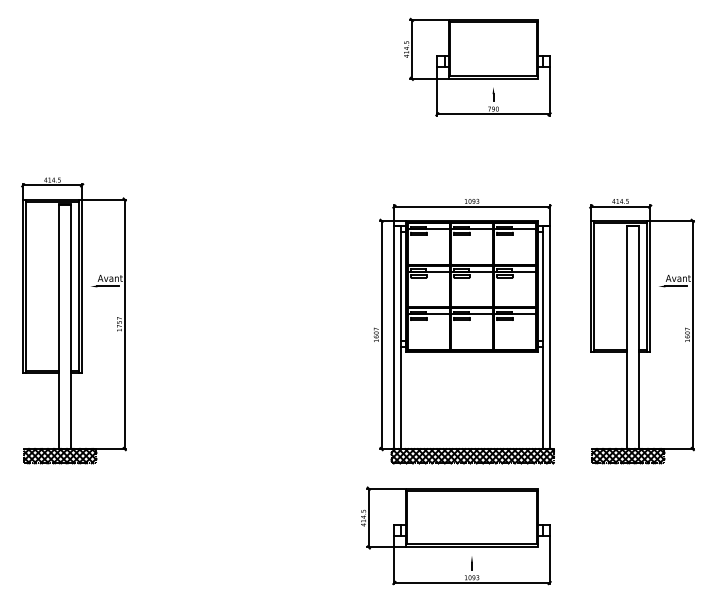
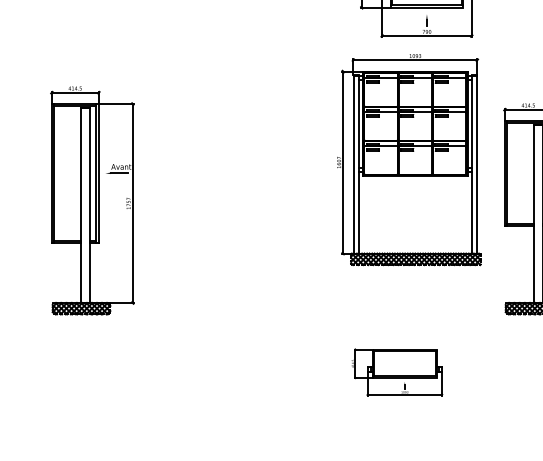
part: (463, 331) -> (408, 159), moved
part: (456, 535) -> (397, 371), size x0.6

